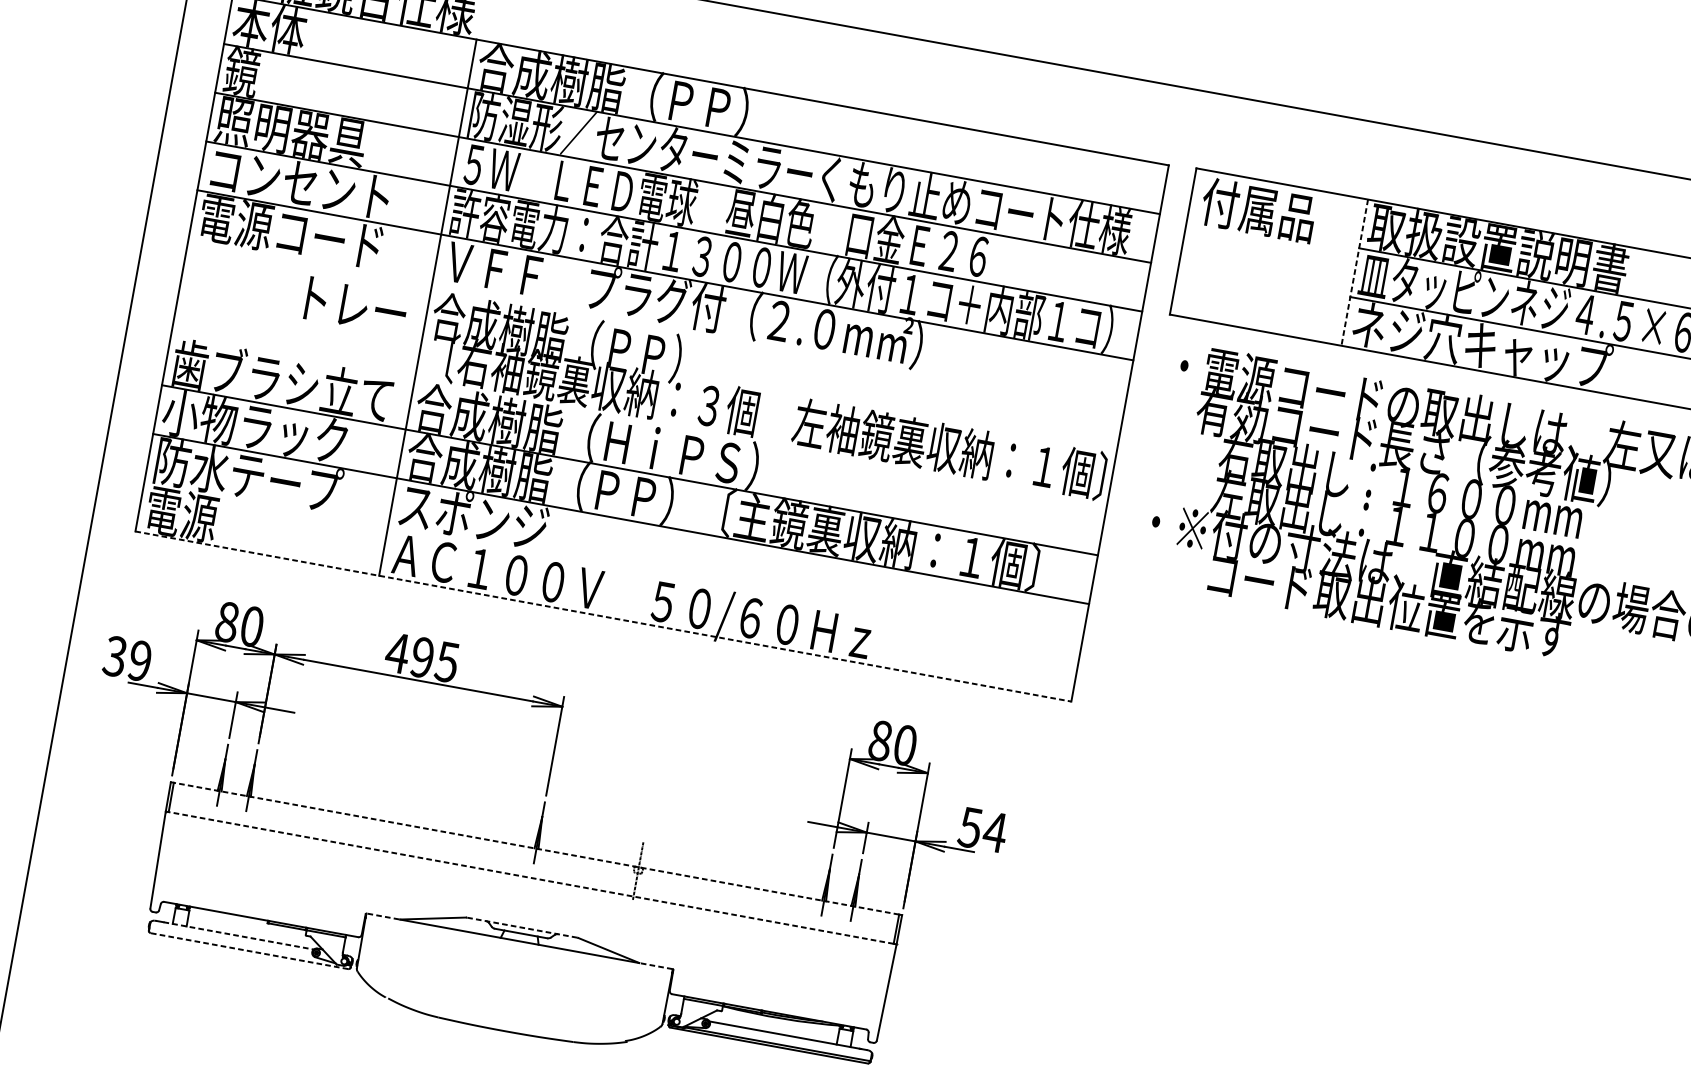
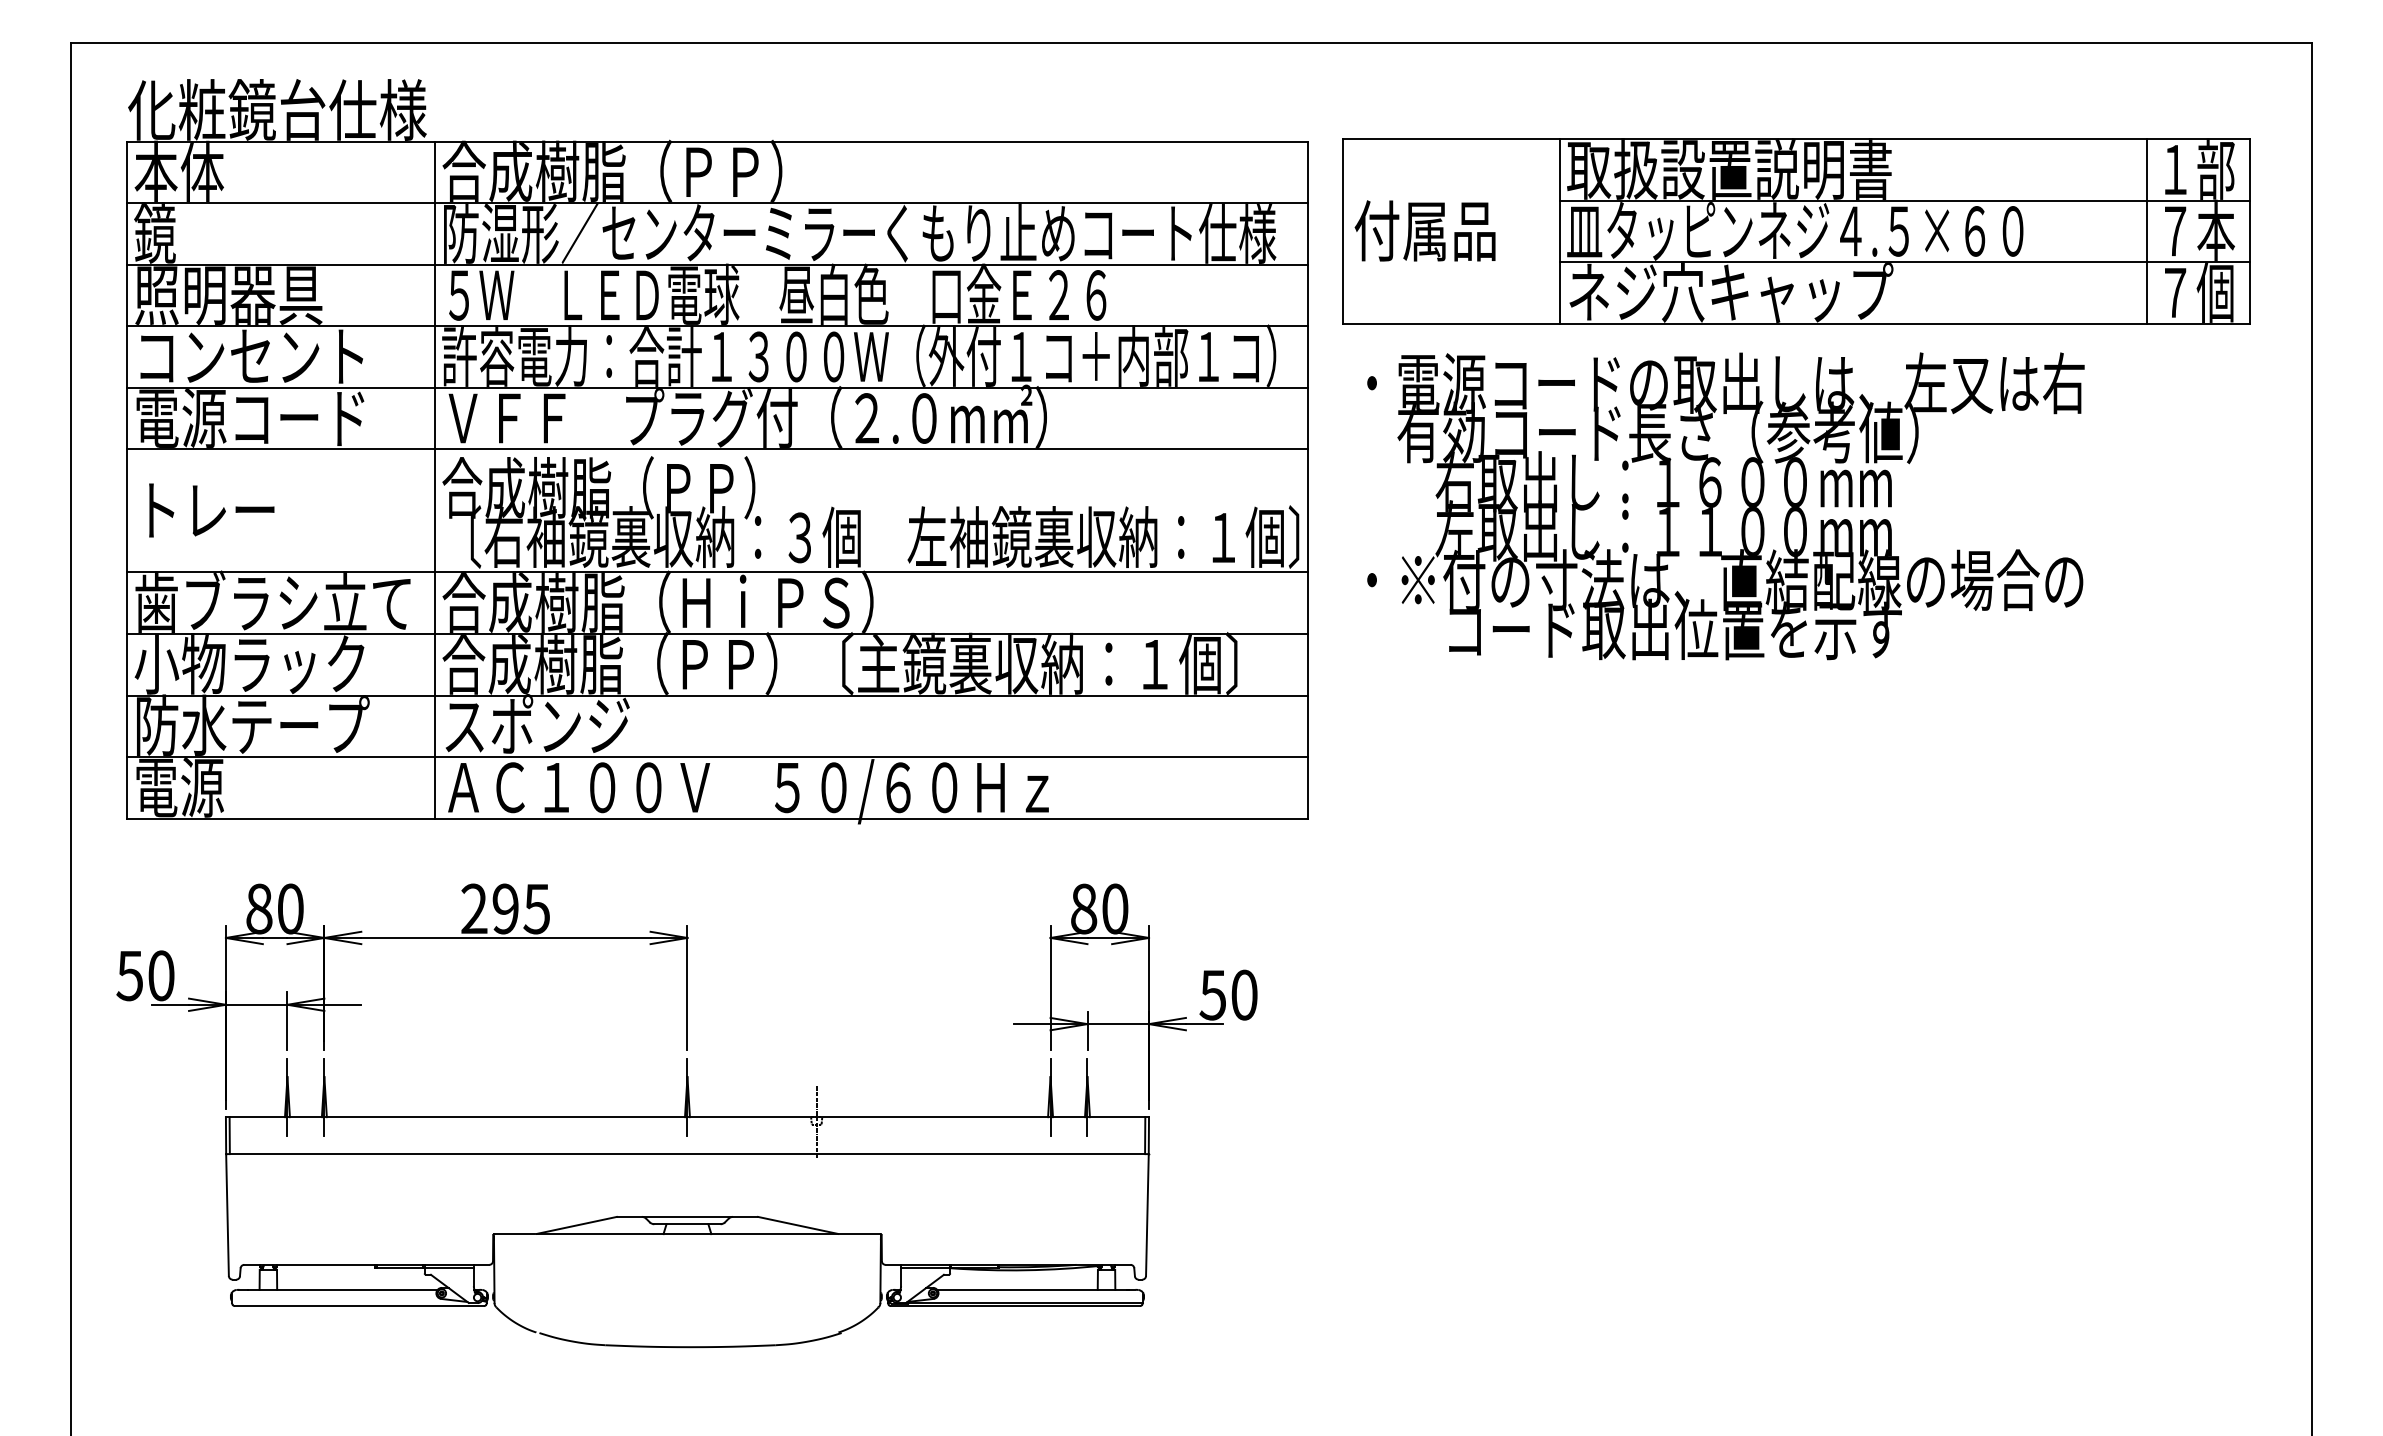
text: (1258, 210) -> (1424, 230), moved
line: (1354, 273) -> (1559, 232), dashed -> solid
text: (356, 306) -> (211, 510), moved
line: (656, 324) -> (717, 449), added
line: (638, 421) -> (717, 572), added
line: (612, 568) -> (717, 757), added
line: (603, 616) -> (717, 818), dashed -> solid
text: (397, 652) -> (474, 908), 495 -> 295
text: (127, 658) -> (145, 975), 39 -> 50
text: (995, 831) -> (1244, 994), 54 -> 50
line: (536, 848) -> (687, 1117), dashed -> solid
line: (531, 878) -> (687, 1154), dashed -> solid
line: (382, 916) -> (514, 1234), dashed -> solid
line: (522, 927) -> (687, 1216), dashed -> solid
line: (238, 935) -> (342, 1289), dashed -> solid
line: (249, 951) -> (359, 1306), dashed -> solid
line: (655, 966) -> (859, 1234), dashed -> solid

